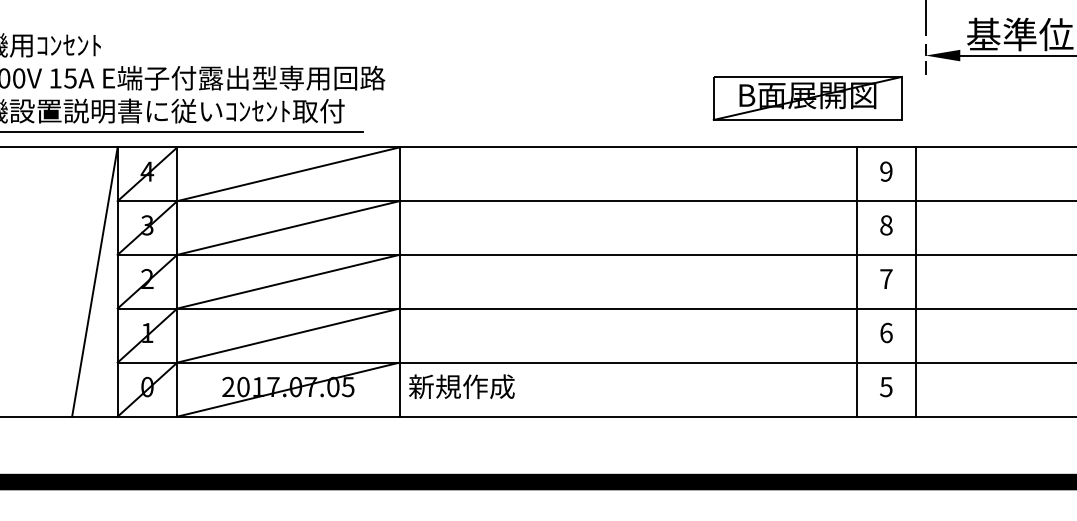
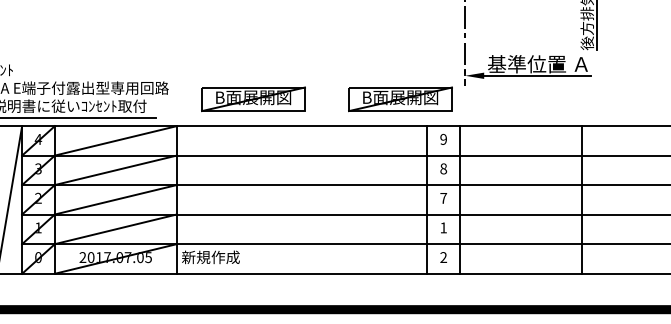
part: (539, 98) -> (253, 99), added
text: (886, 332) -> (443, 227), 6 -> 1
text: (886, 386) -> (443, 257), 5 -> 2

